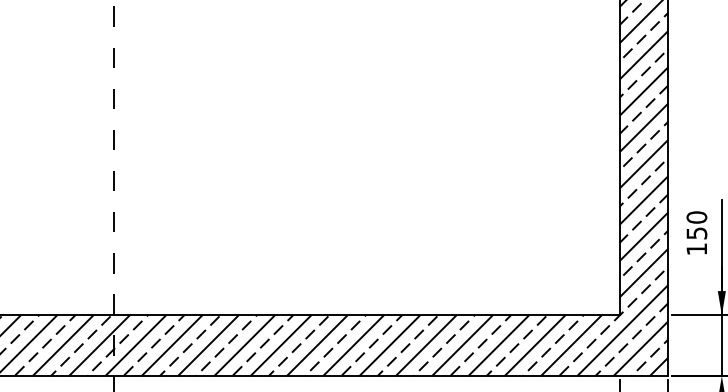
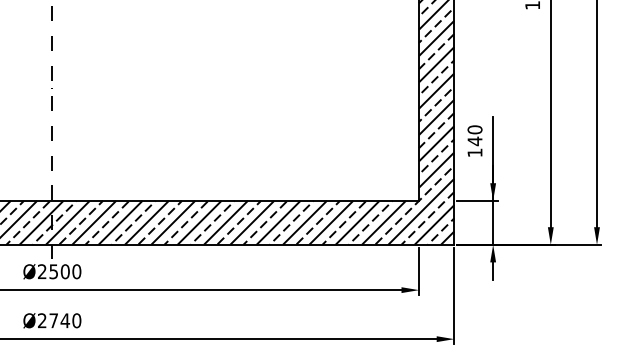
text: (696, 233) -> (474, 141), 150 -> 140

